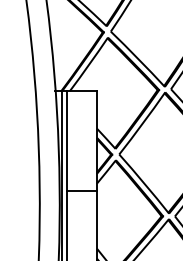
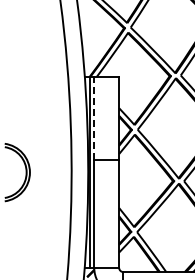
line: (67, 140) -> (94, 118), solid -> dashed

